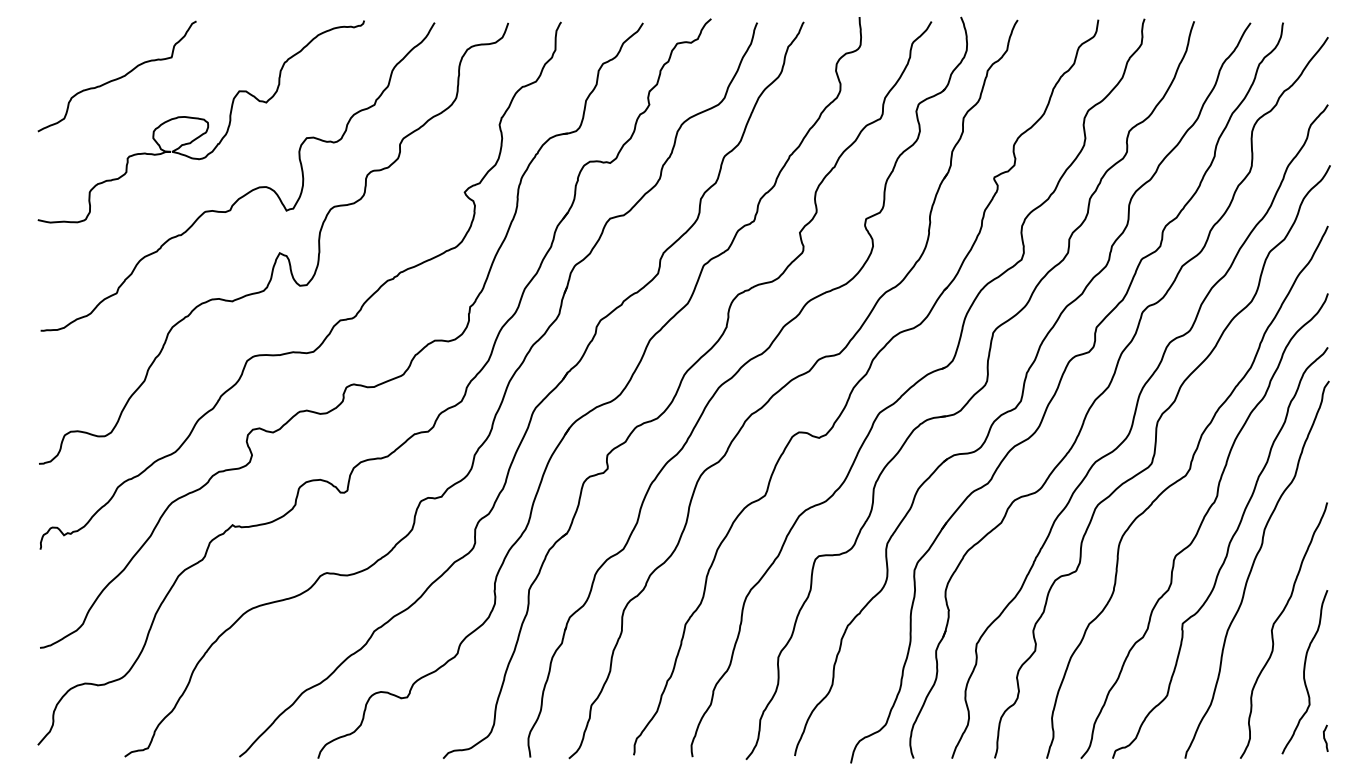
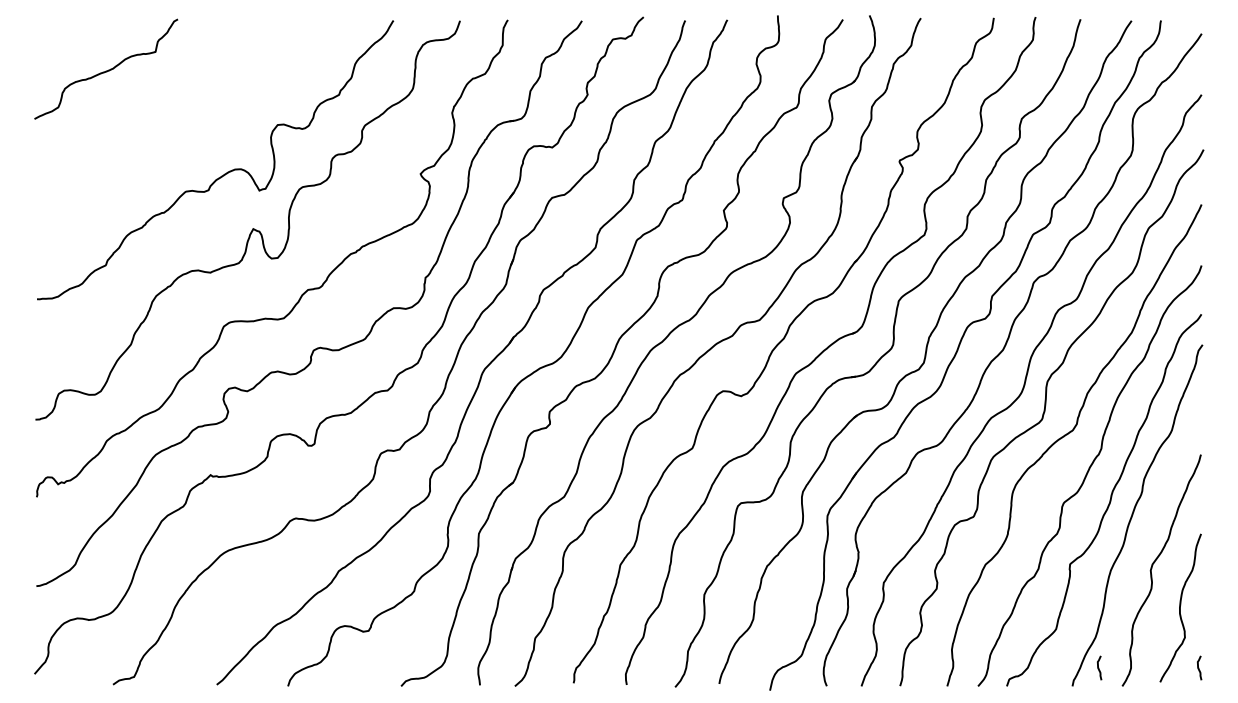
curve: (201, 119) -> (182, 108), removed
curve: (1215, 737) -> (1099, 667), added

